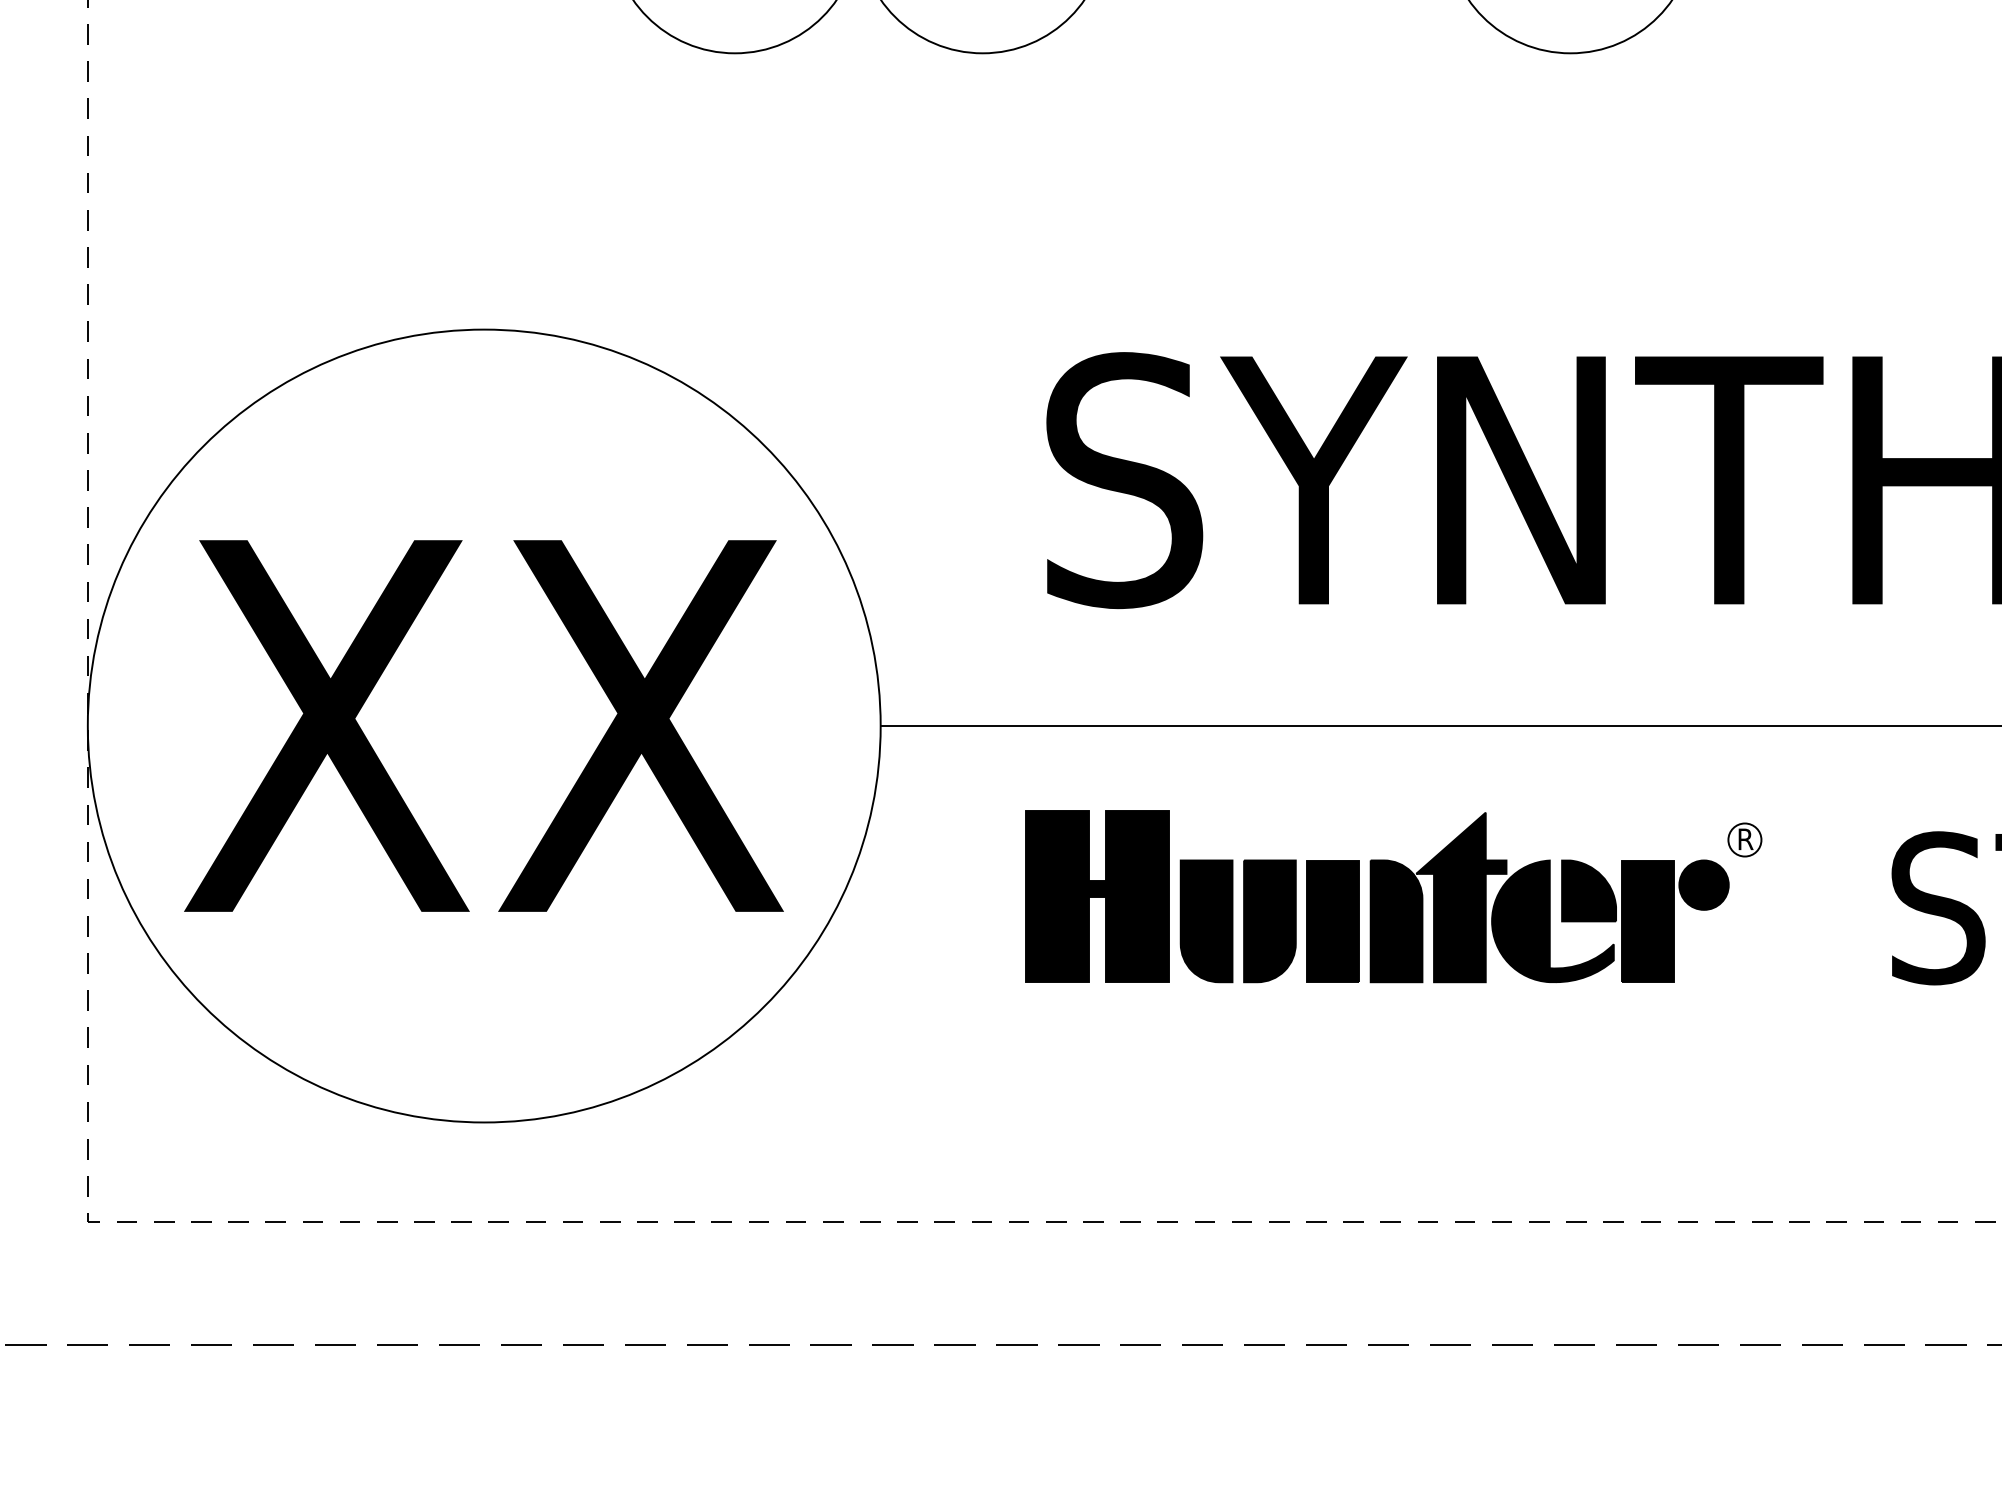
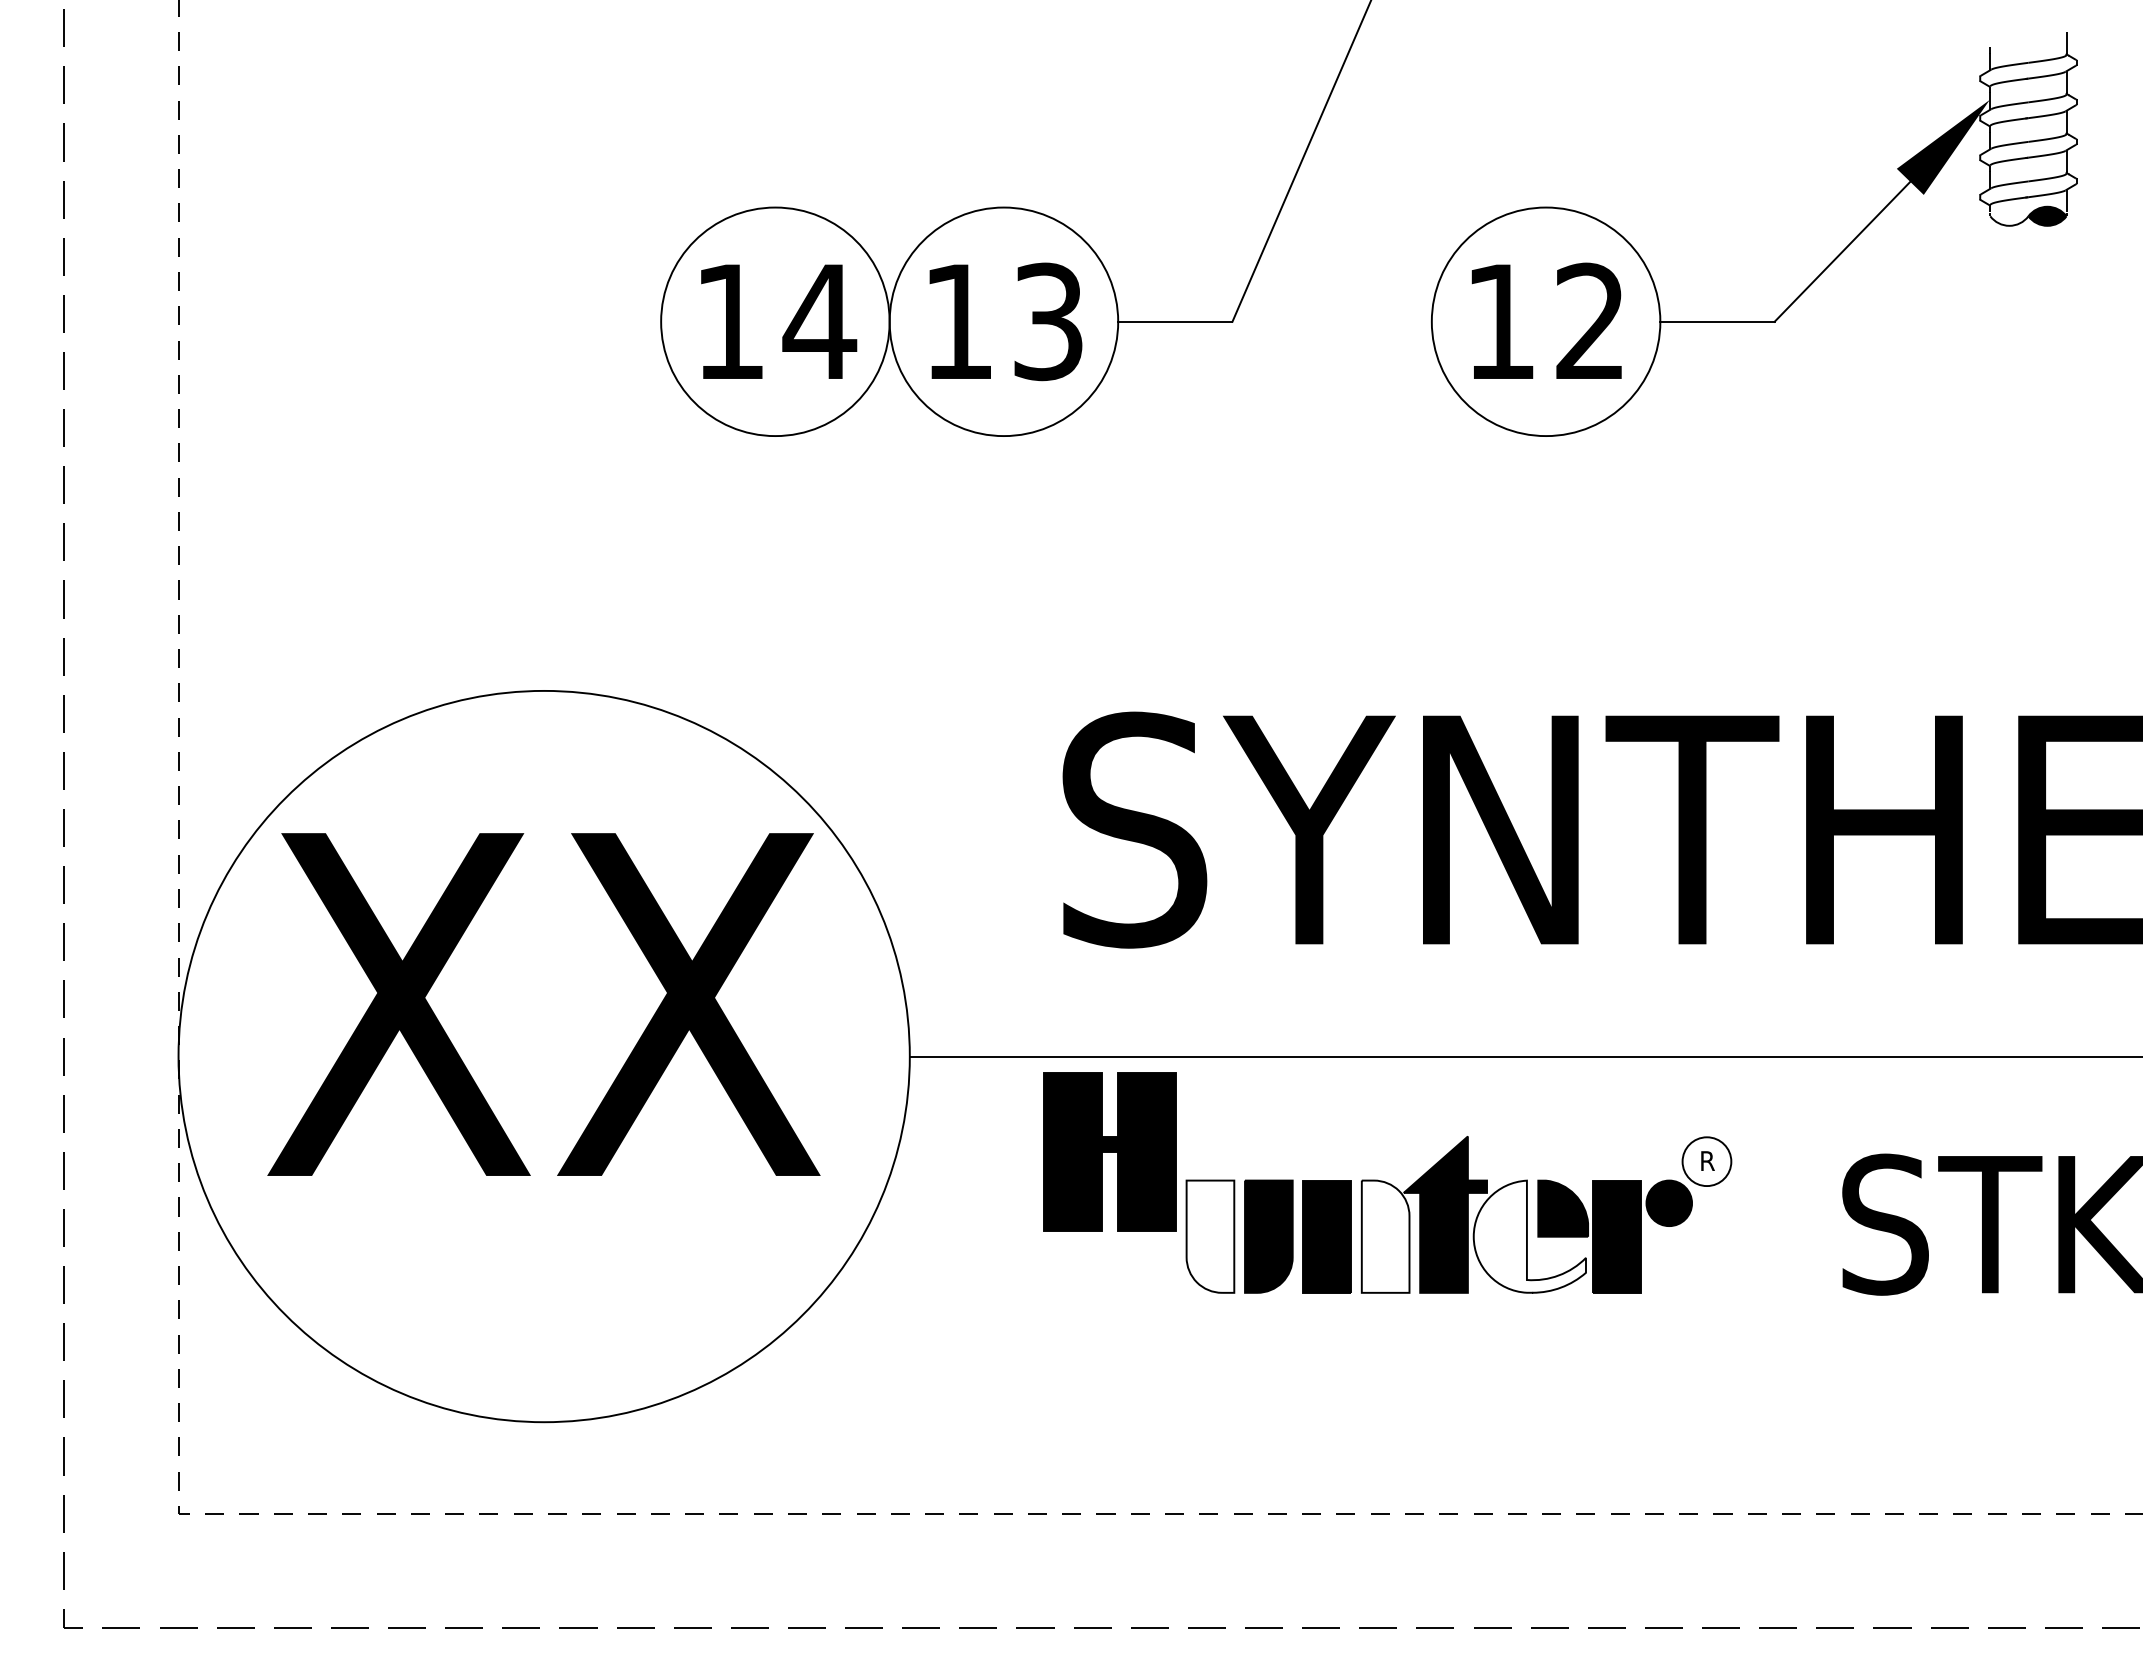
text: (483, 725) -> (543, 1004), moved
circle: (1744, 839) -> (1706, 1161), size x1.6
part: (1097, 896) -> (1109, 1151), moved
fill: (1206, 921) -> (1210, 1236), removed
fill: (1396, 921) -> (1385, 1236), removed
fill: (1552, 921) -> (1529, 1236), removed

